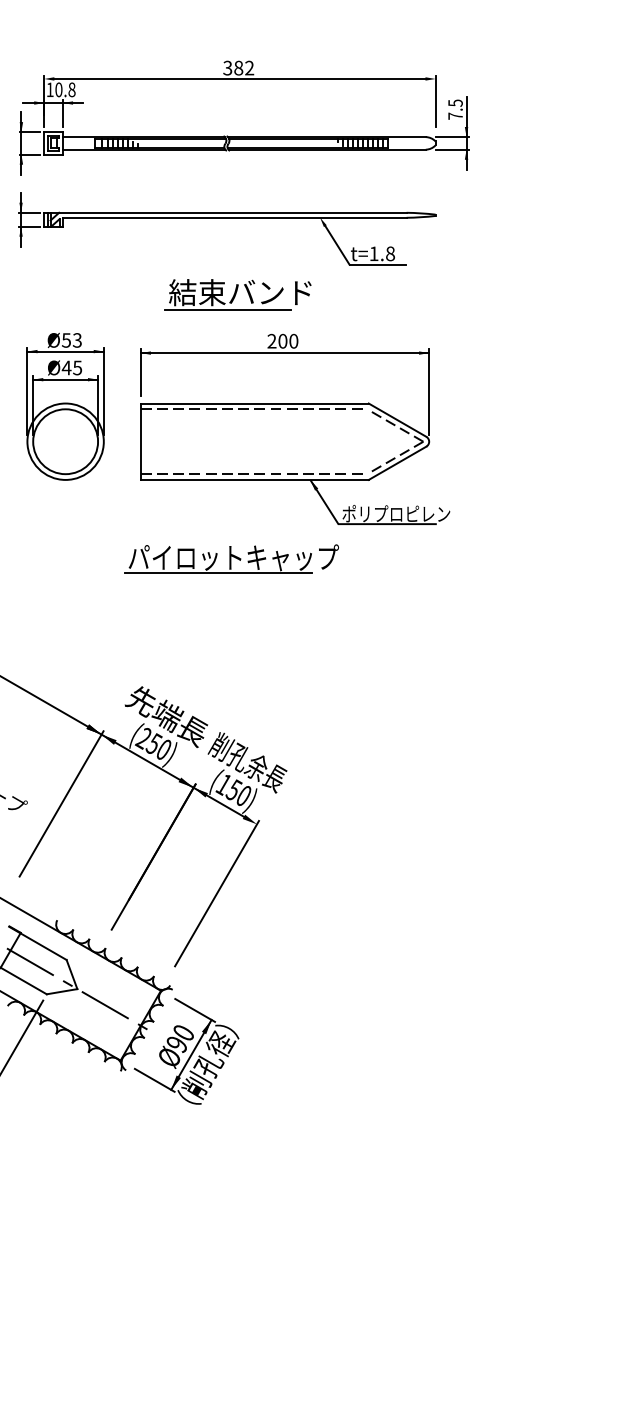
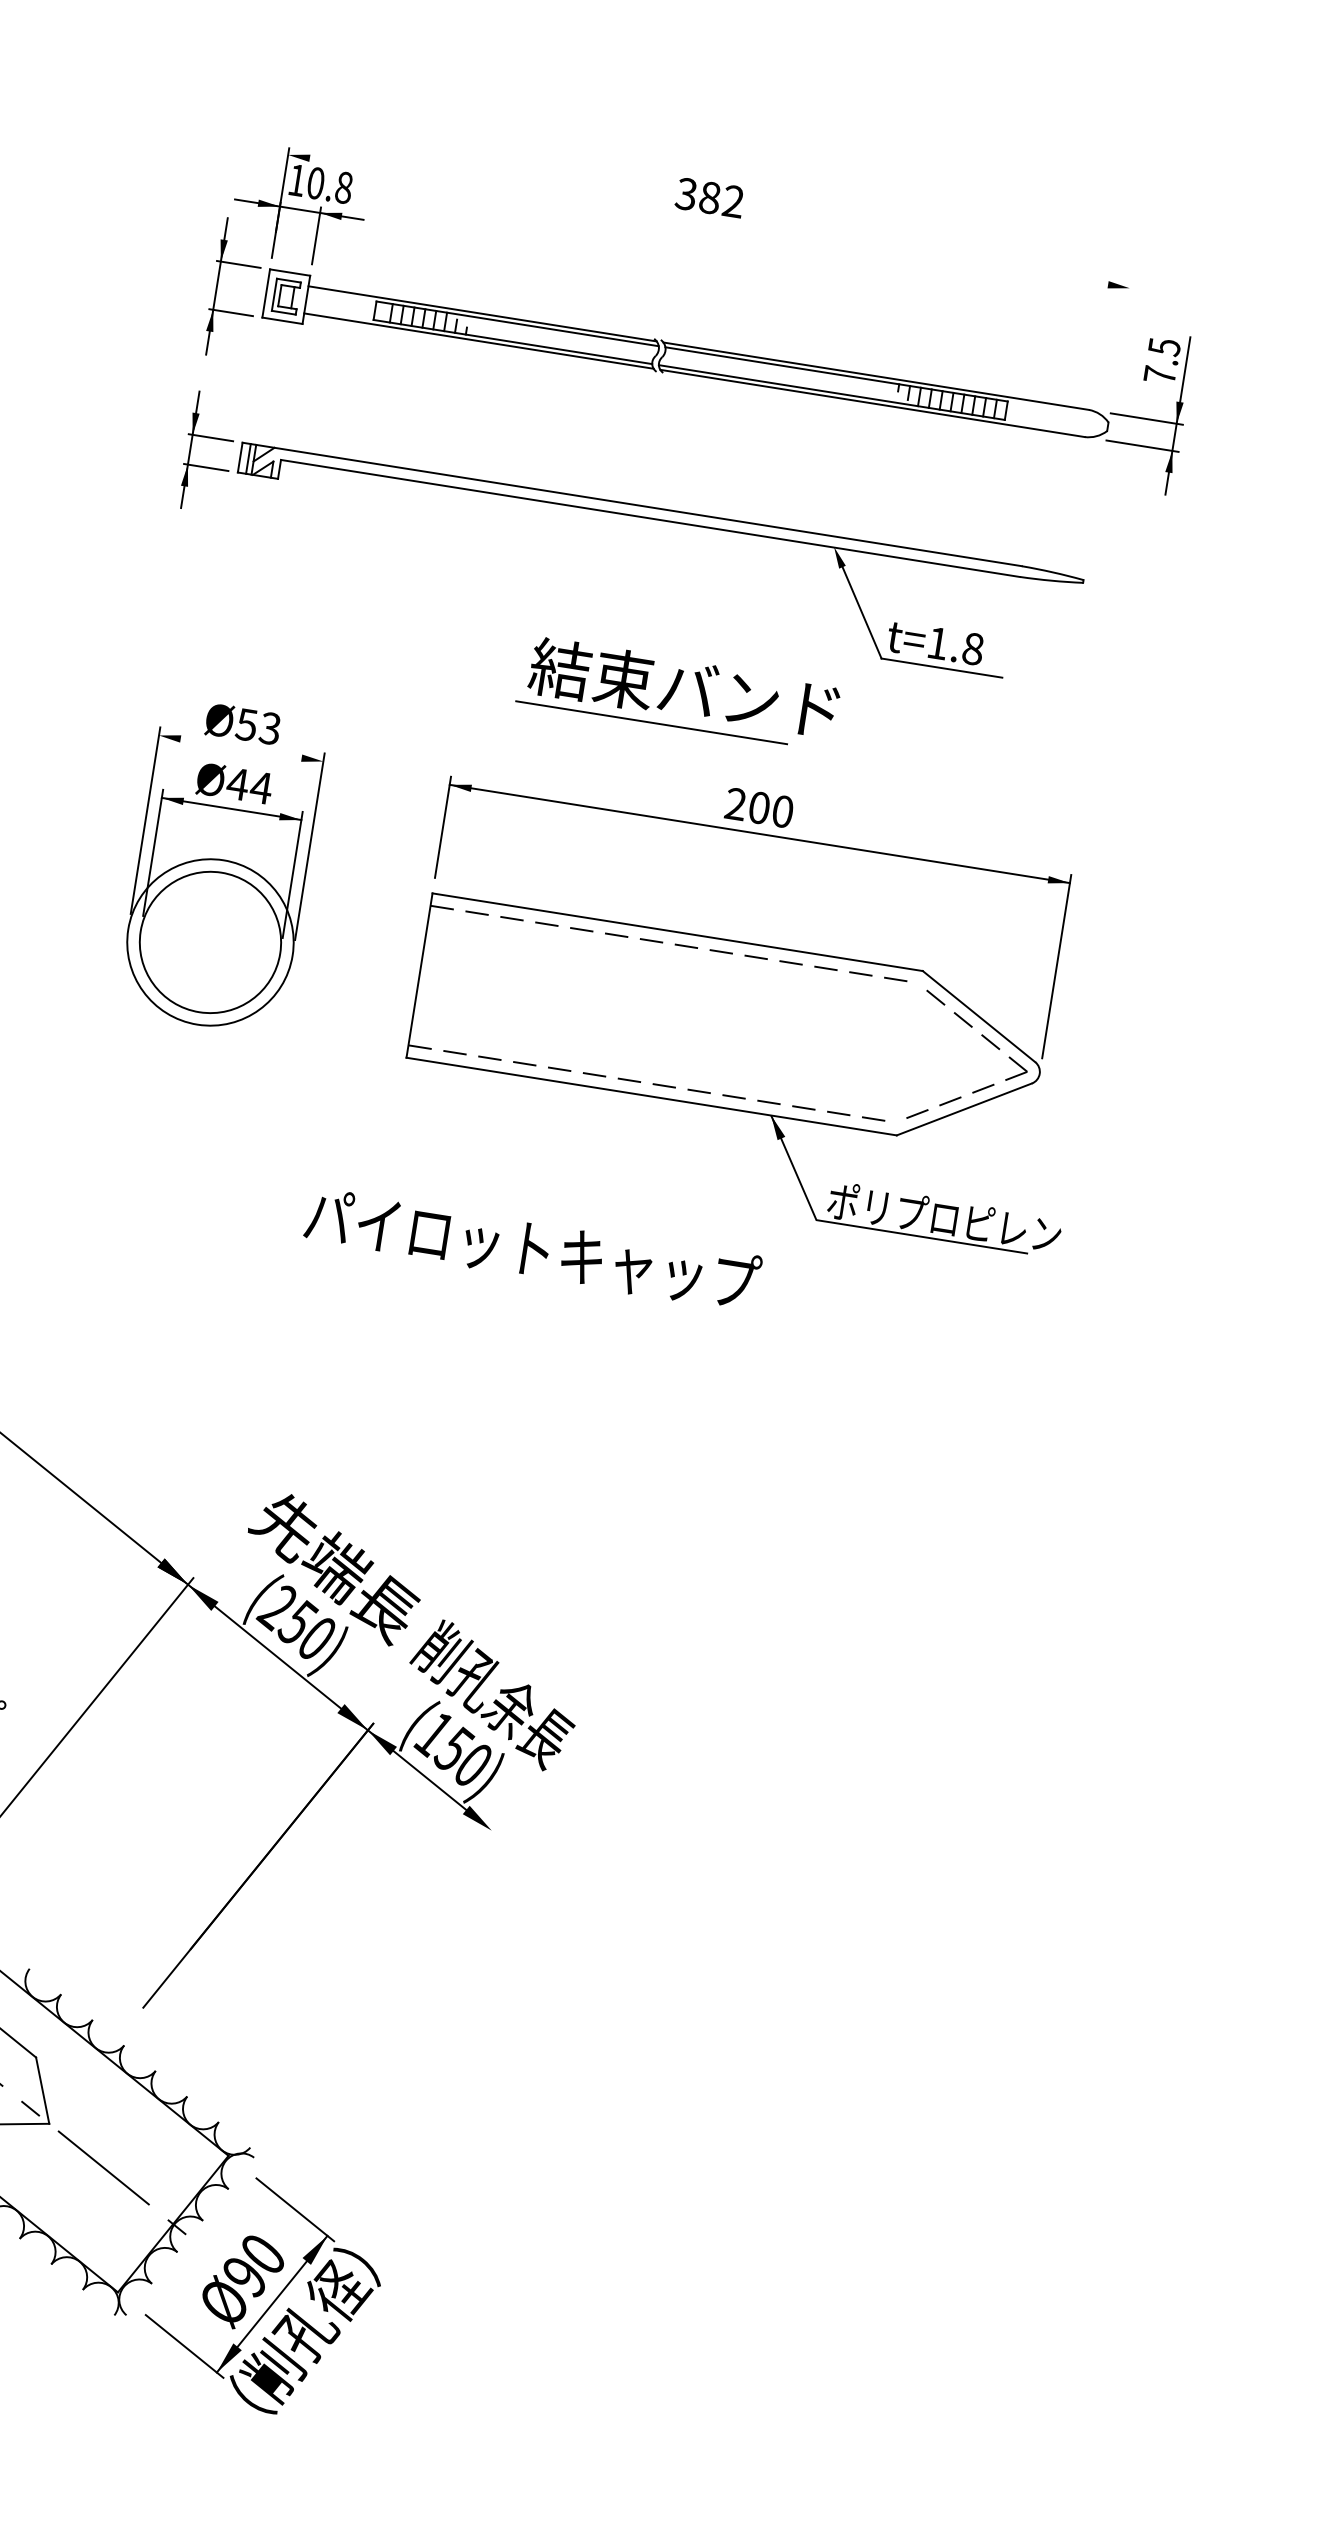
line: (239, 78) -> (708, 220), removed
line: (435, 100) -> (1122, 334), removed
part: (237, 294) -> (677, 691), moved
line: (65, 351) -> (240, 748), removed
text: (77, 367) -> (261, 786), Ø45 -> Ø44
part: (295, 428) -> (756, 999), moved
line: (218, 573) -> (494, 1277), removed
line: (216, 893) -> (381, 1965), removed

